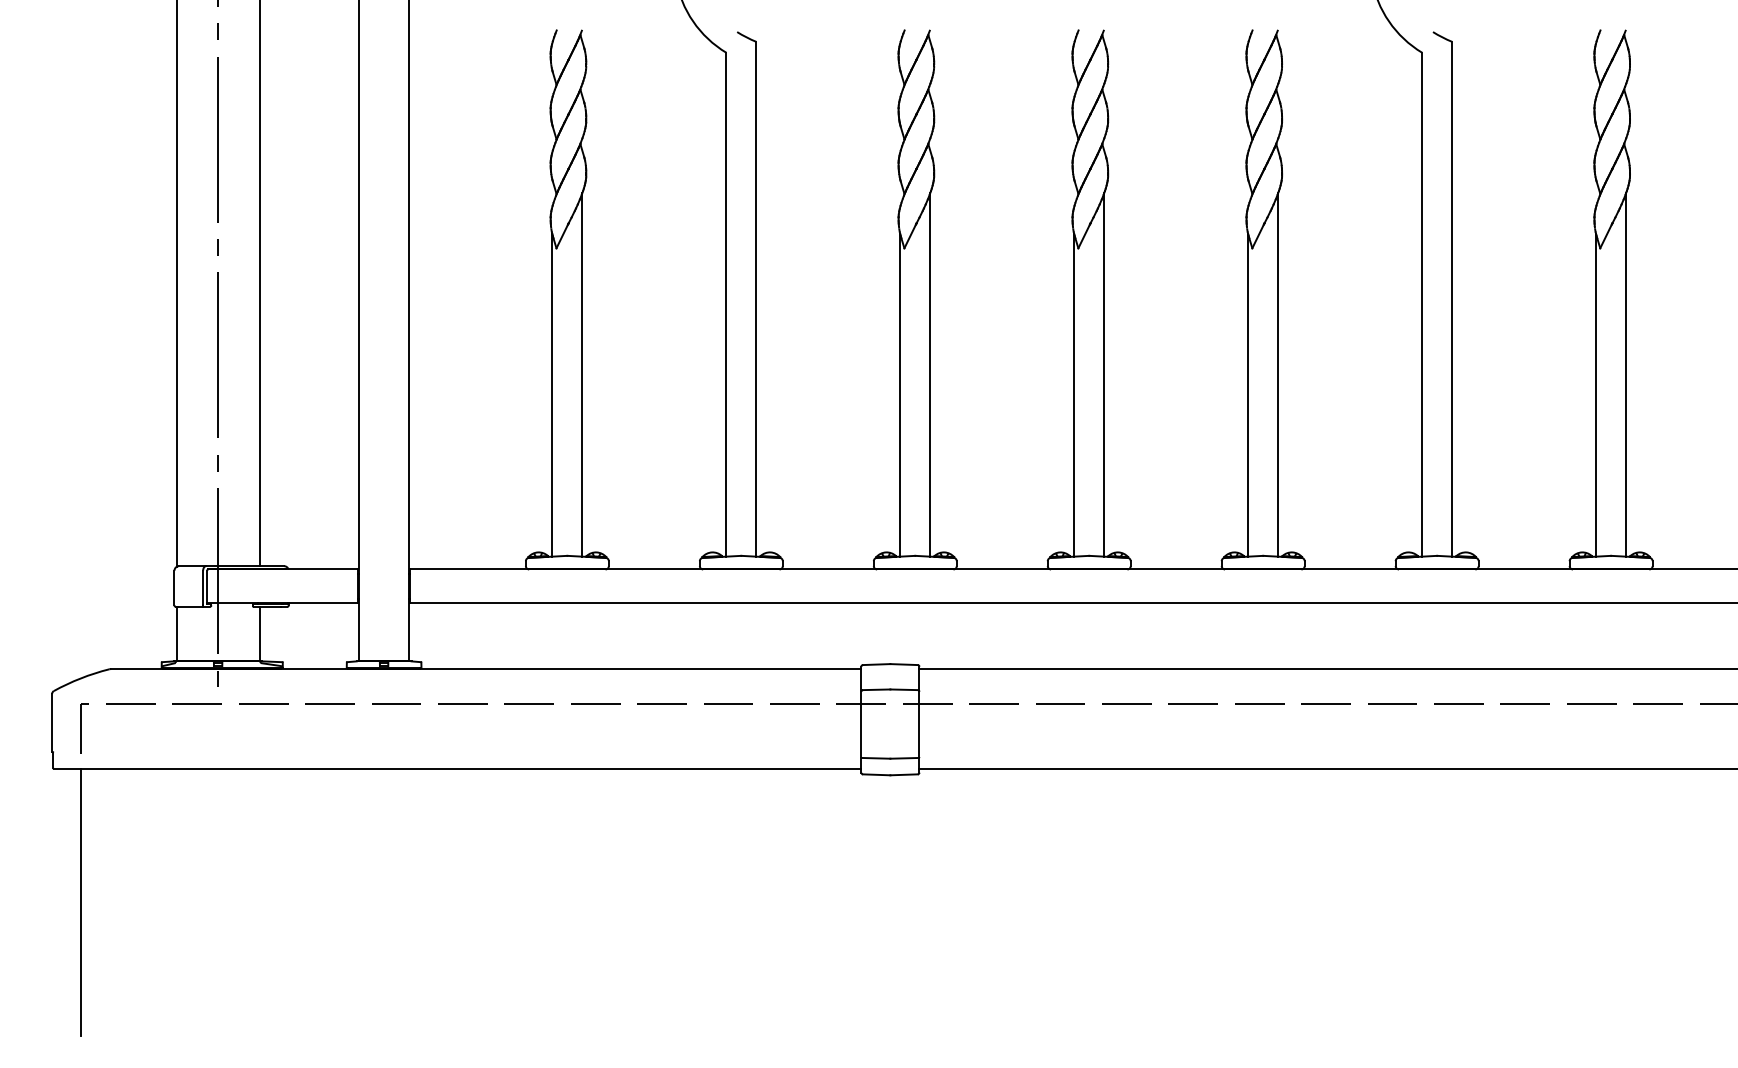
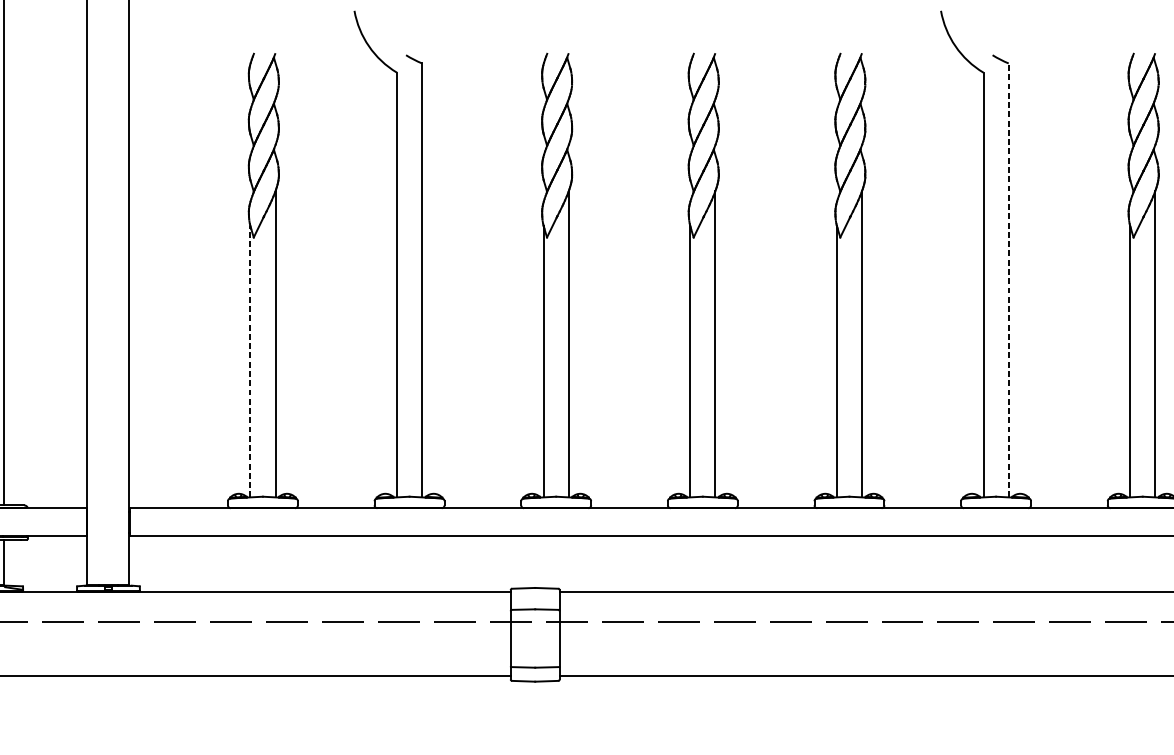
line: (1452, 298) -> (1009, 279), solid -> dashed
line: (552, 395) -> (250, 361), solid -> dashed

